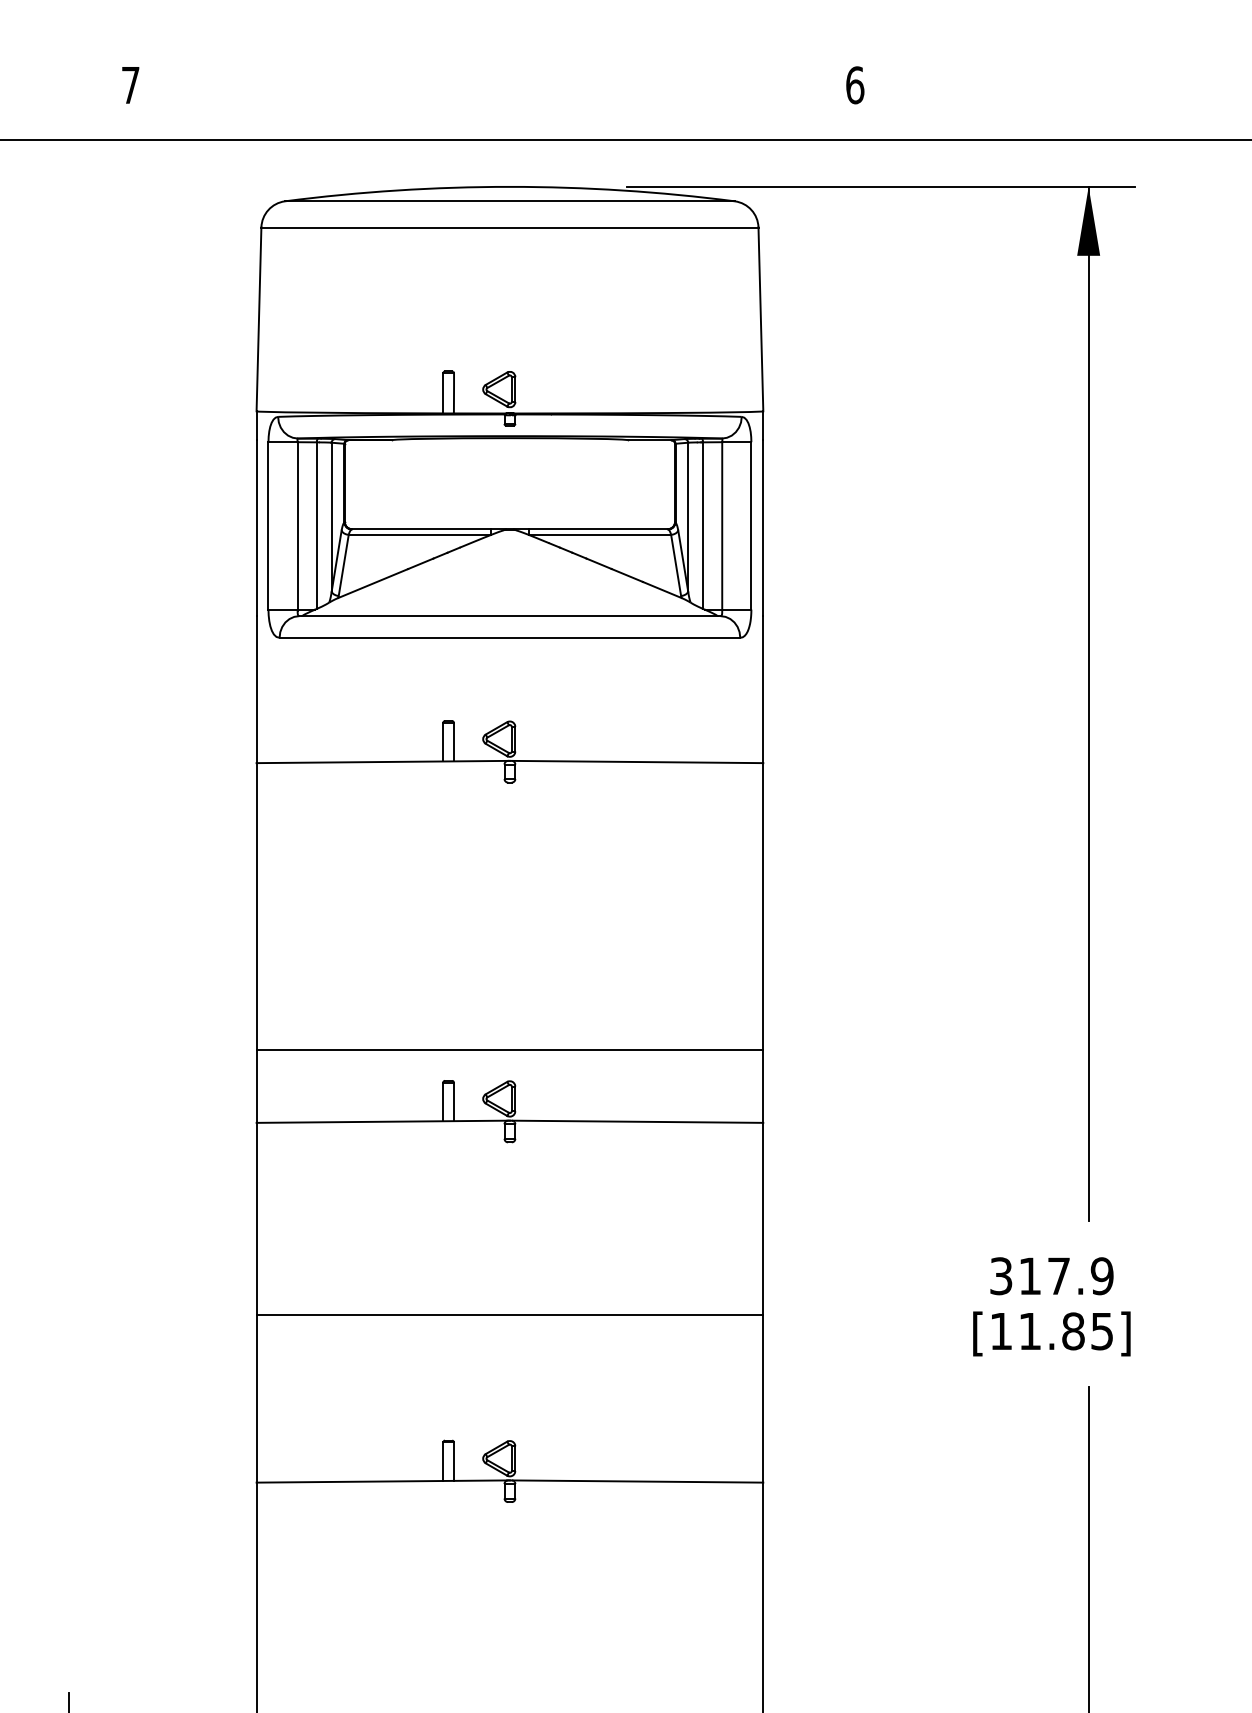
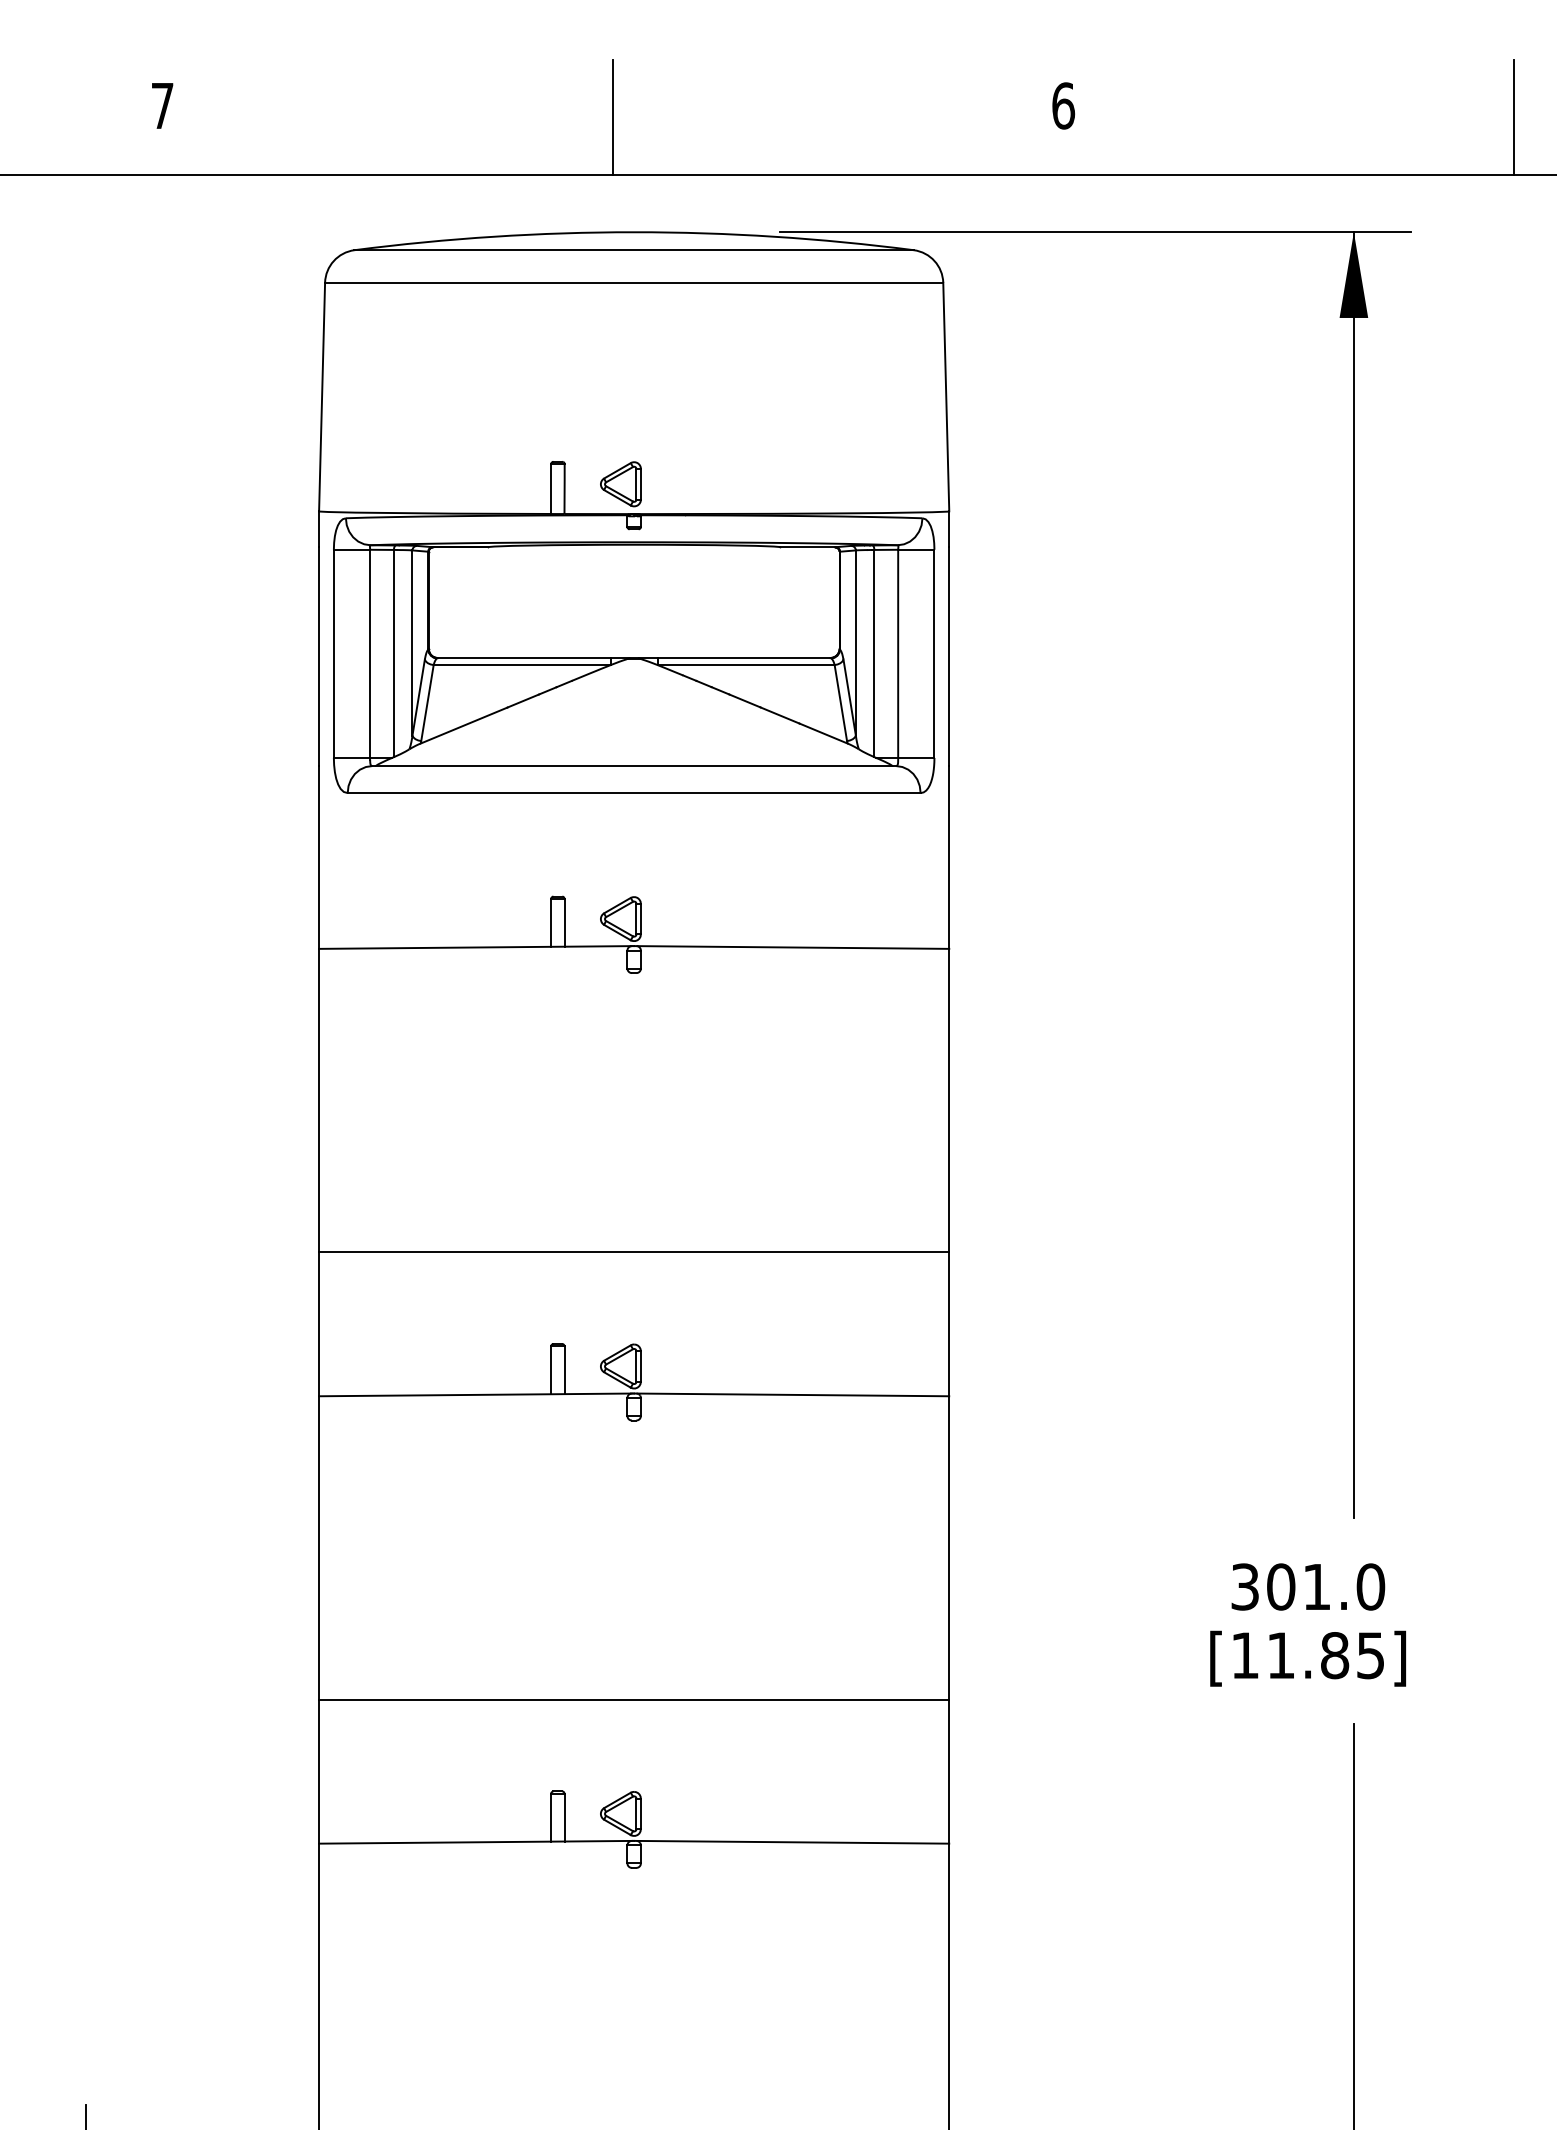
line: (493, 94) -> (613, 117), added
line: (1217, 94) -> (1514, 117), added
line: (510, 1050) -> (634, 1252), moved
text: (1066, 1275) -> (1326, 1586), 317.9 -> 301.0
line: (510, 1315) -> (634, 1699), moved

